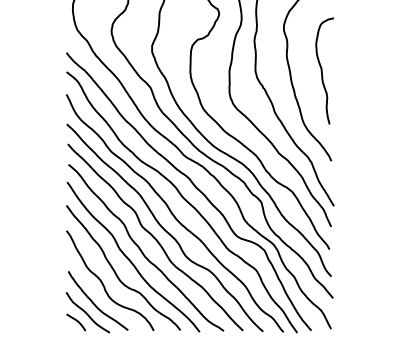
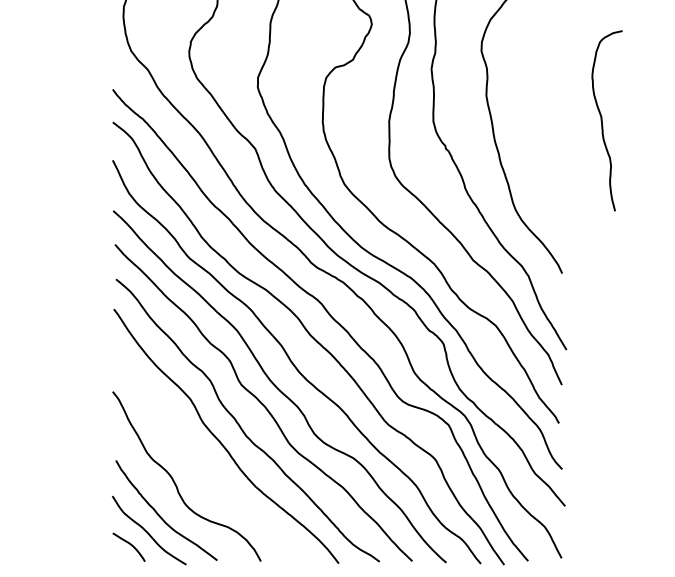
curve: (322, 70) -> (603, 119), moved
curve: (115, 270) -> (195, 459), removed

